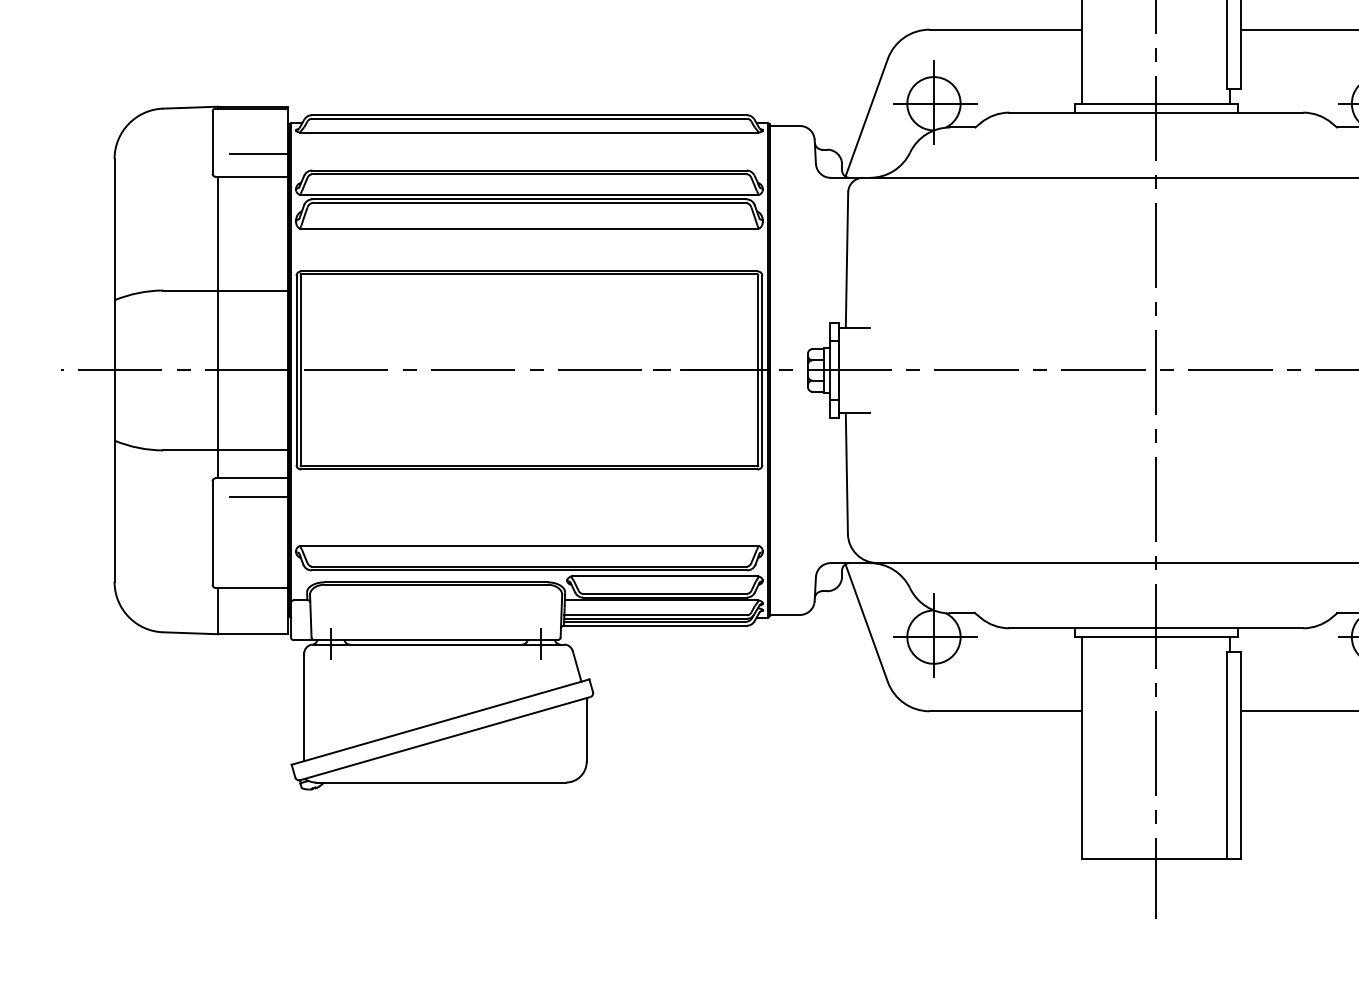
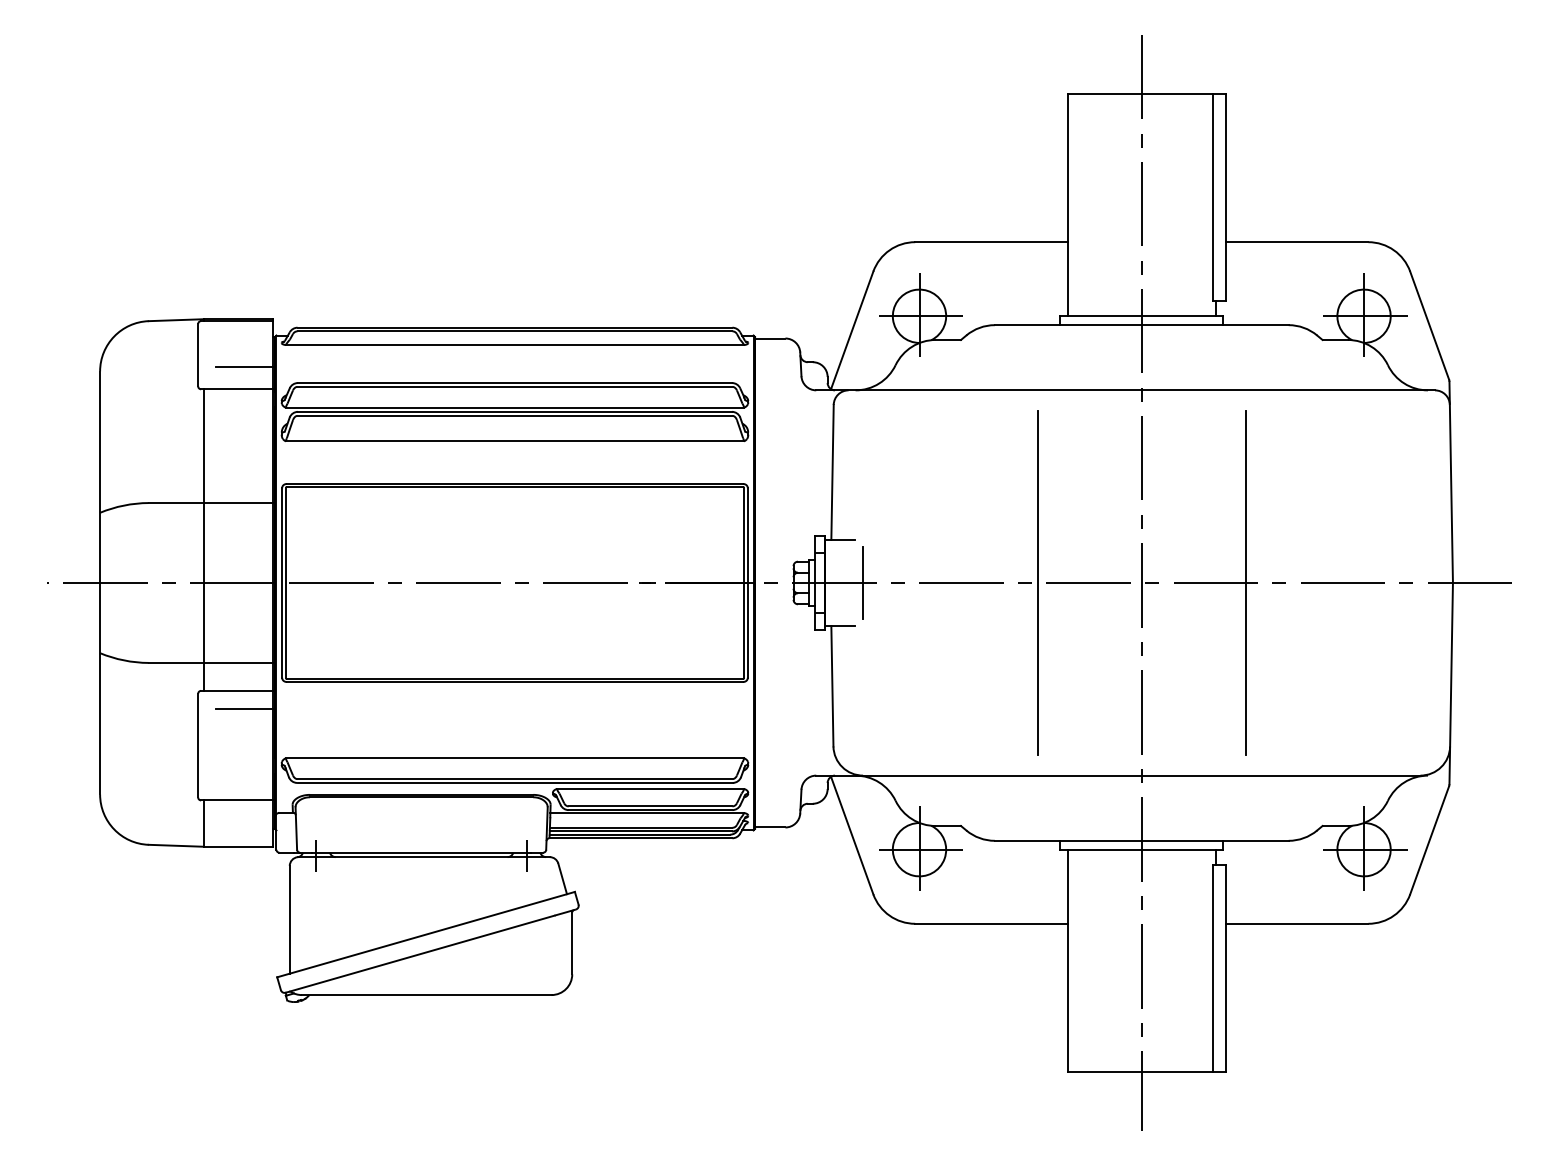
line: (876, 369) -> (862, 582), added
line: (1052, 369) -> (1038, 582), added
line: (1259, 369) -> (1245, 582), added

